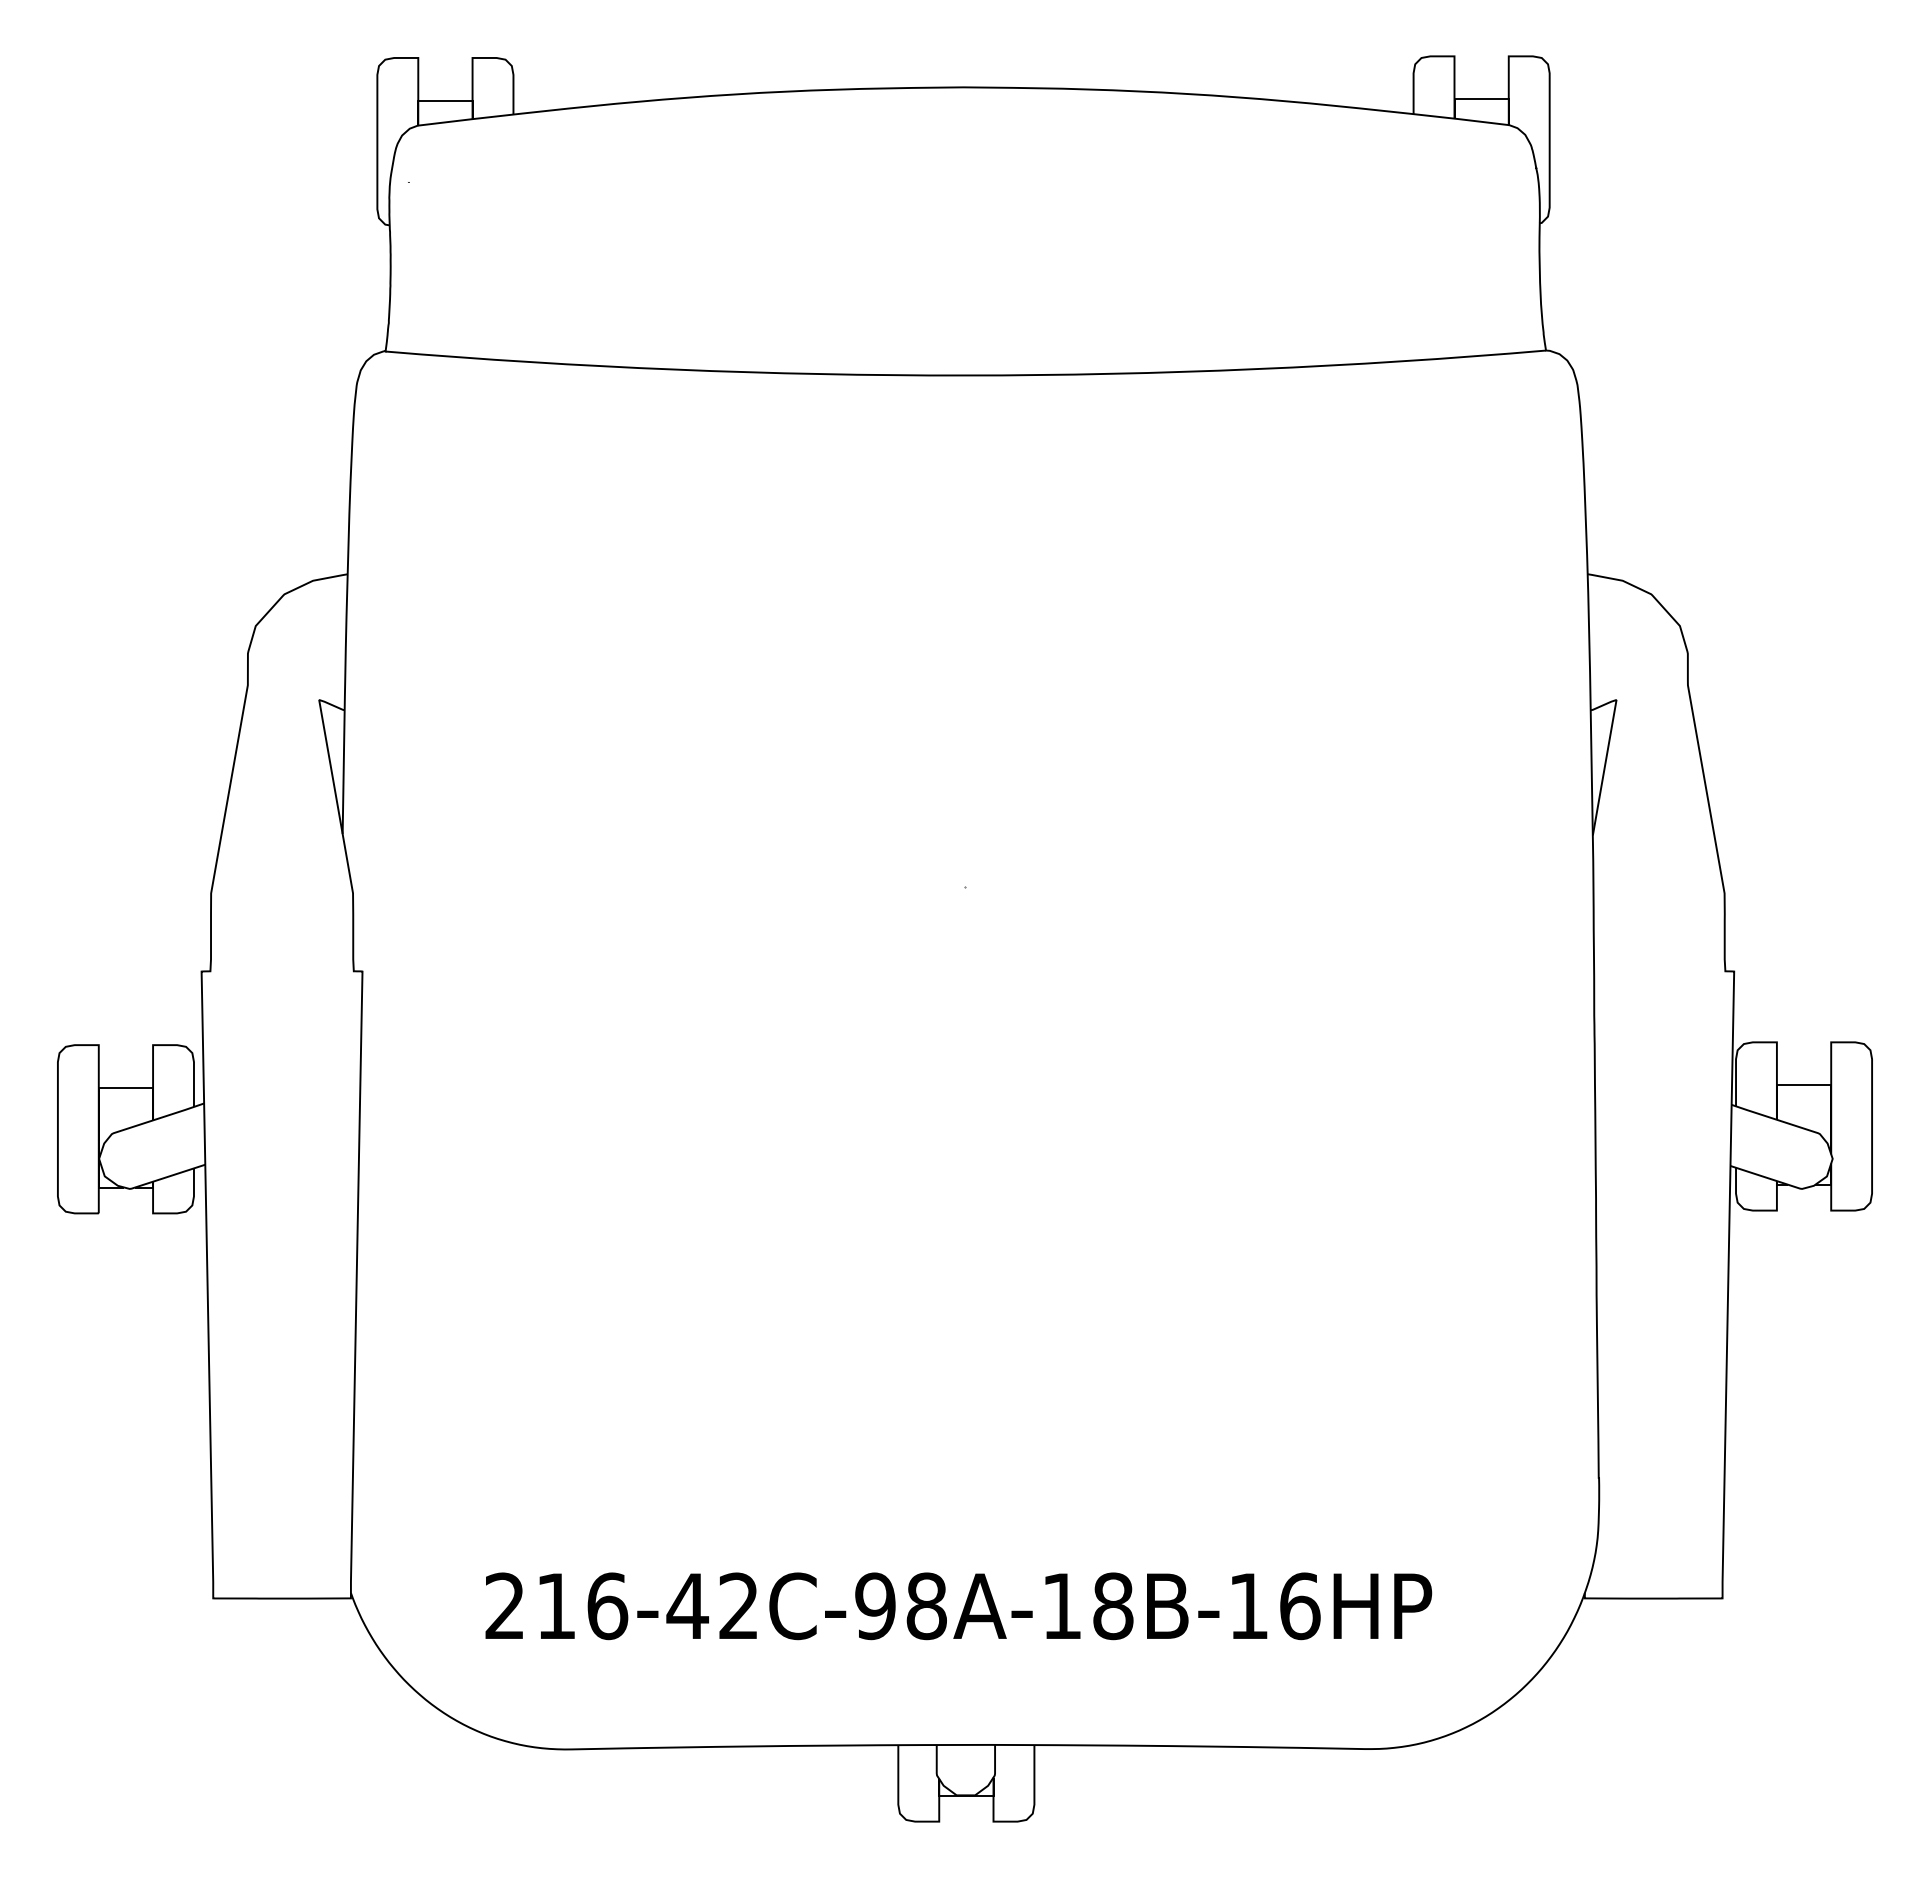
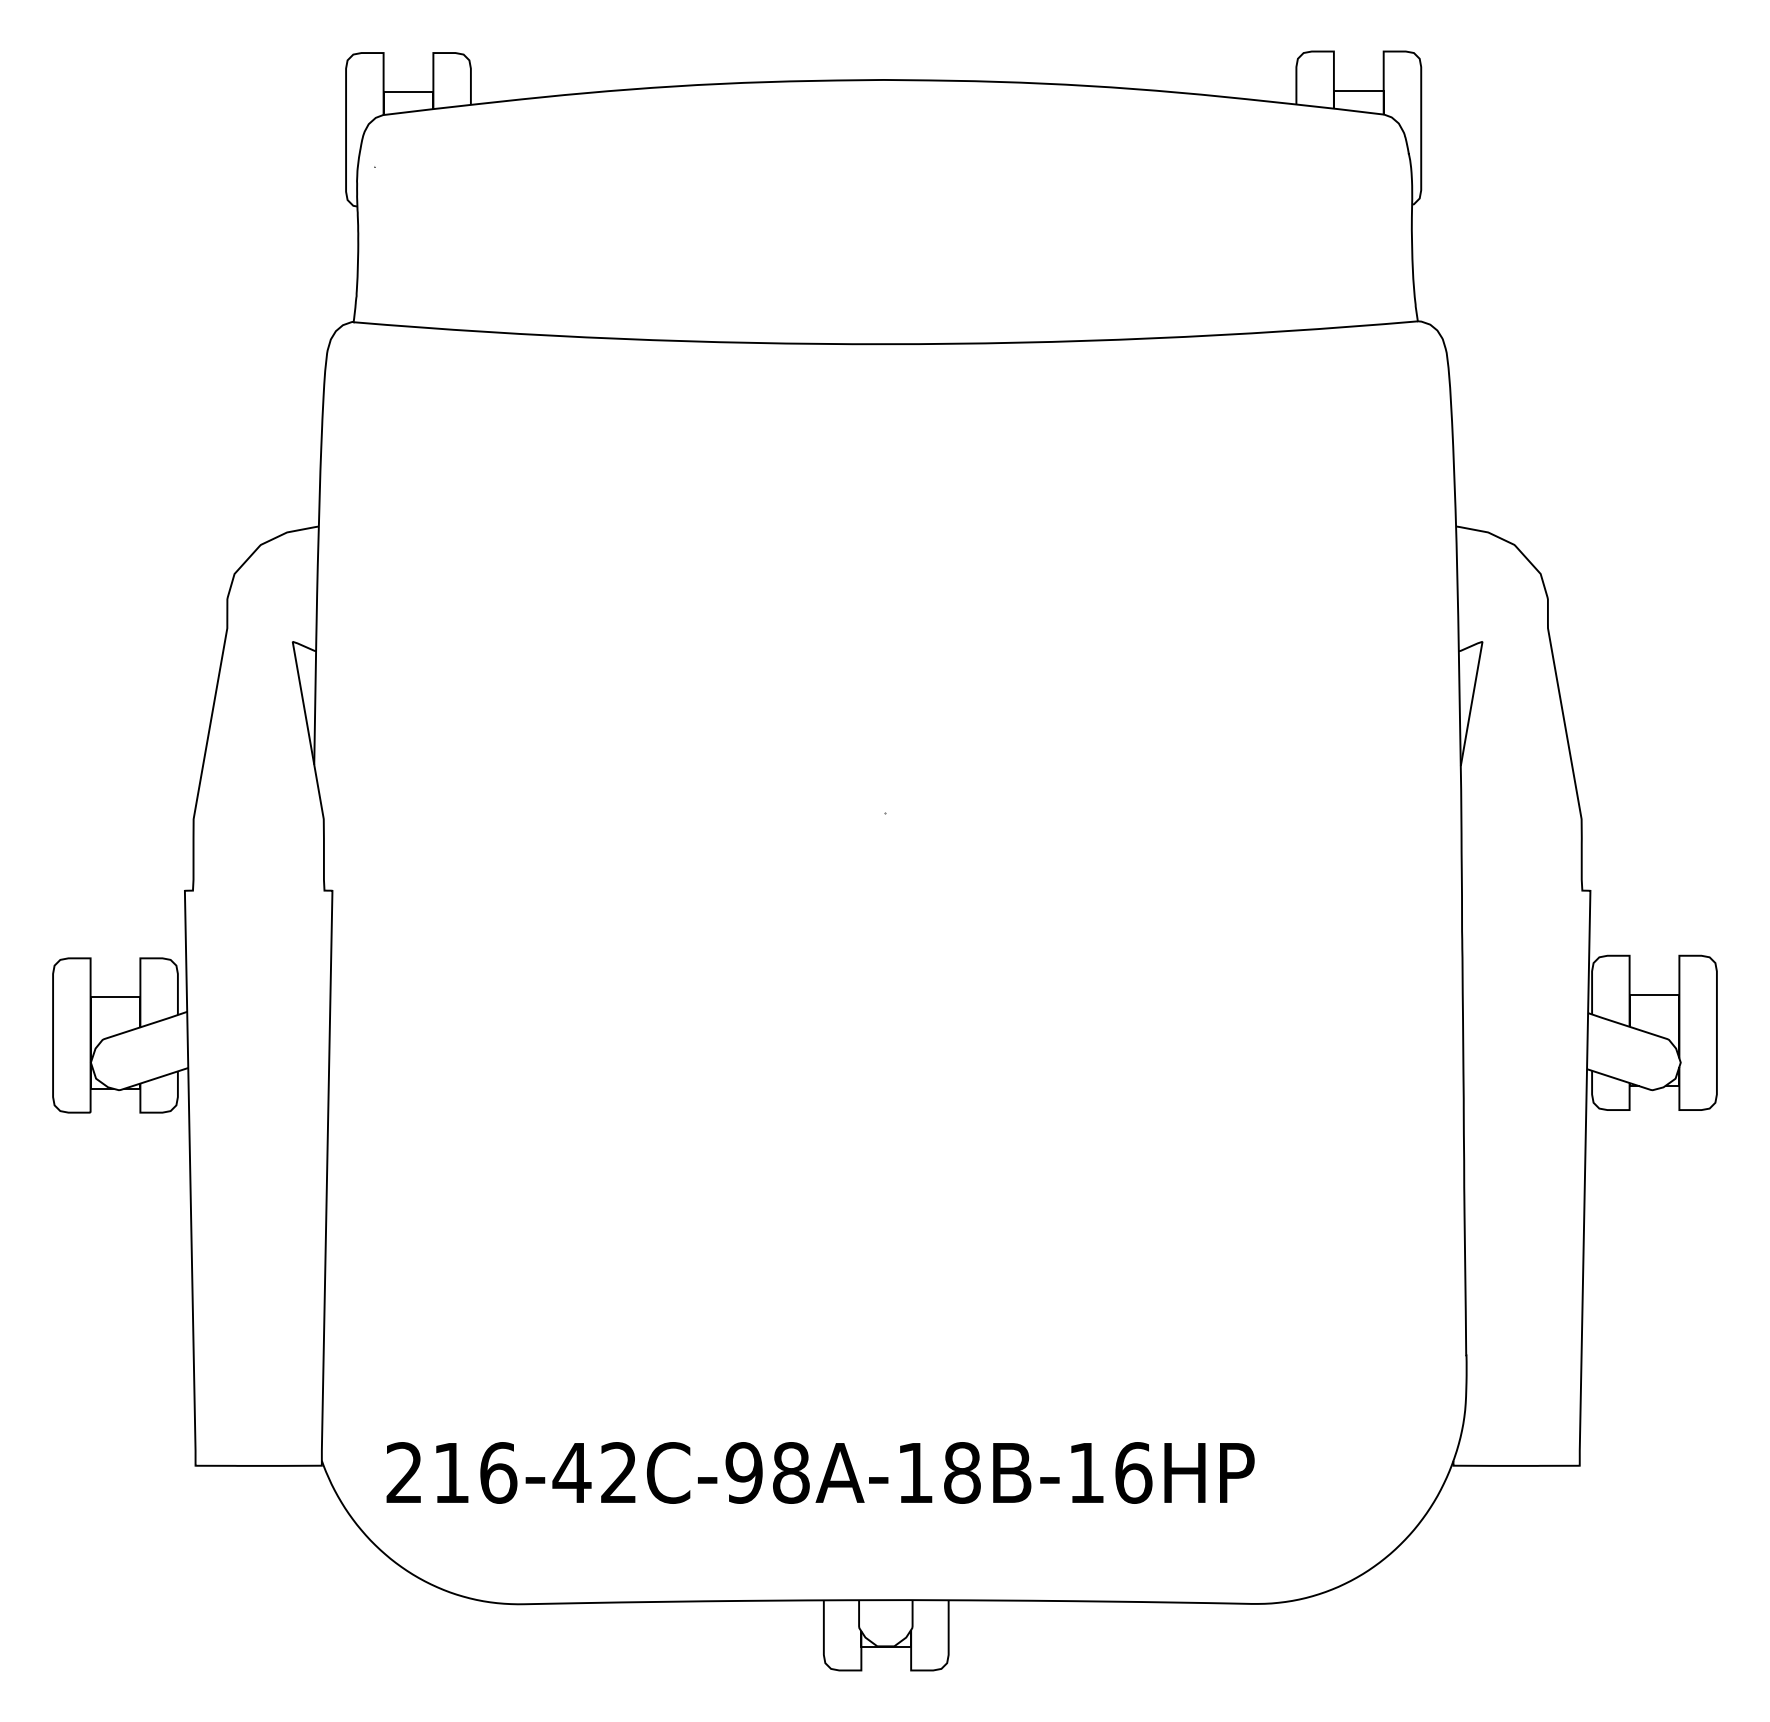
text: (958, 1606) -> (820, 1473), moved

